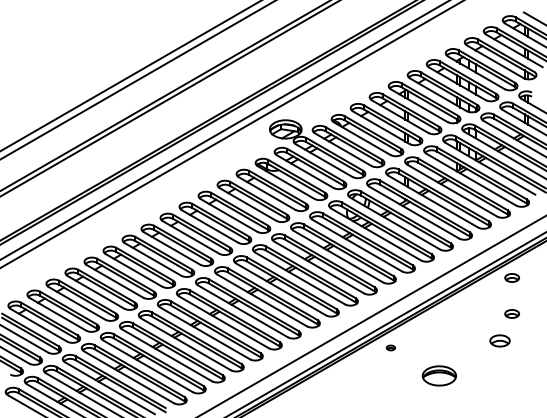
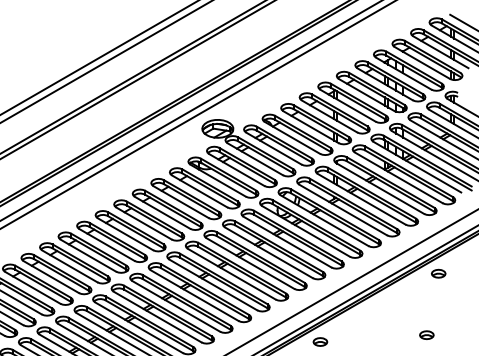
part: (511, 313) -> (438, 308), removed
part: (499, 340) -> (426, 334), size x0.71
part: (390, 347) -> (320, 341), size x1.67

